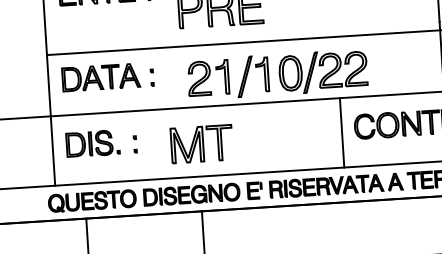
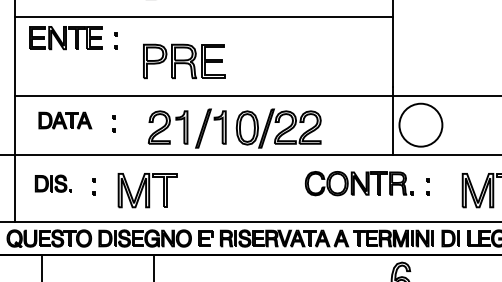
part: (101, 77) -> (65, 120), size x0.7
line: (342, 132) -> (293, 187), removed
part: (93, 143) -> (53, 183), size x0.7
part: (201, 144) -> (147, 190), moved

